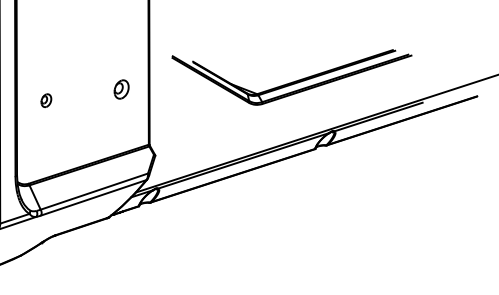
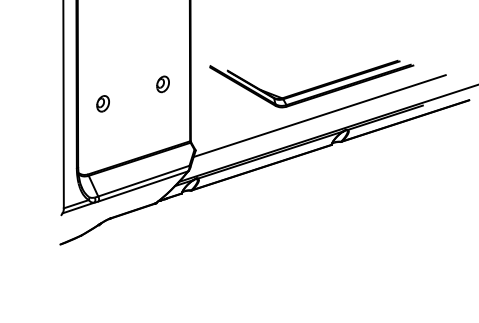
part: (120, 89) -> (162, 84), moved
part: (45, 100) -> (102, 103), size x1.43
line: (301, 115) -> (319, 116), added

